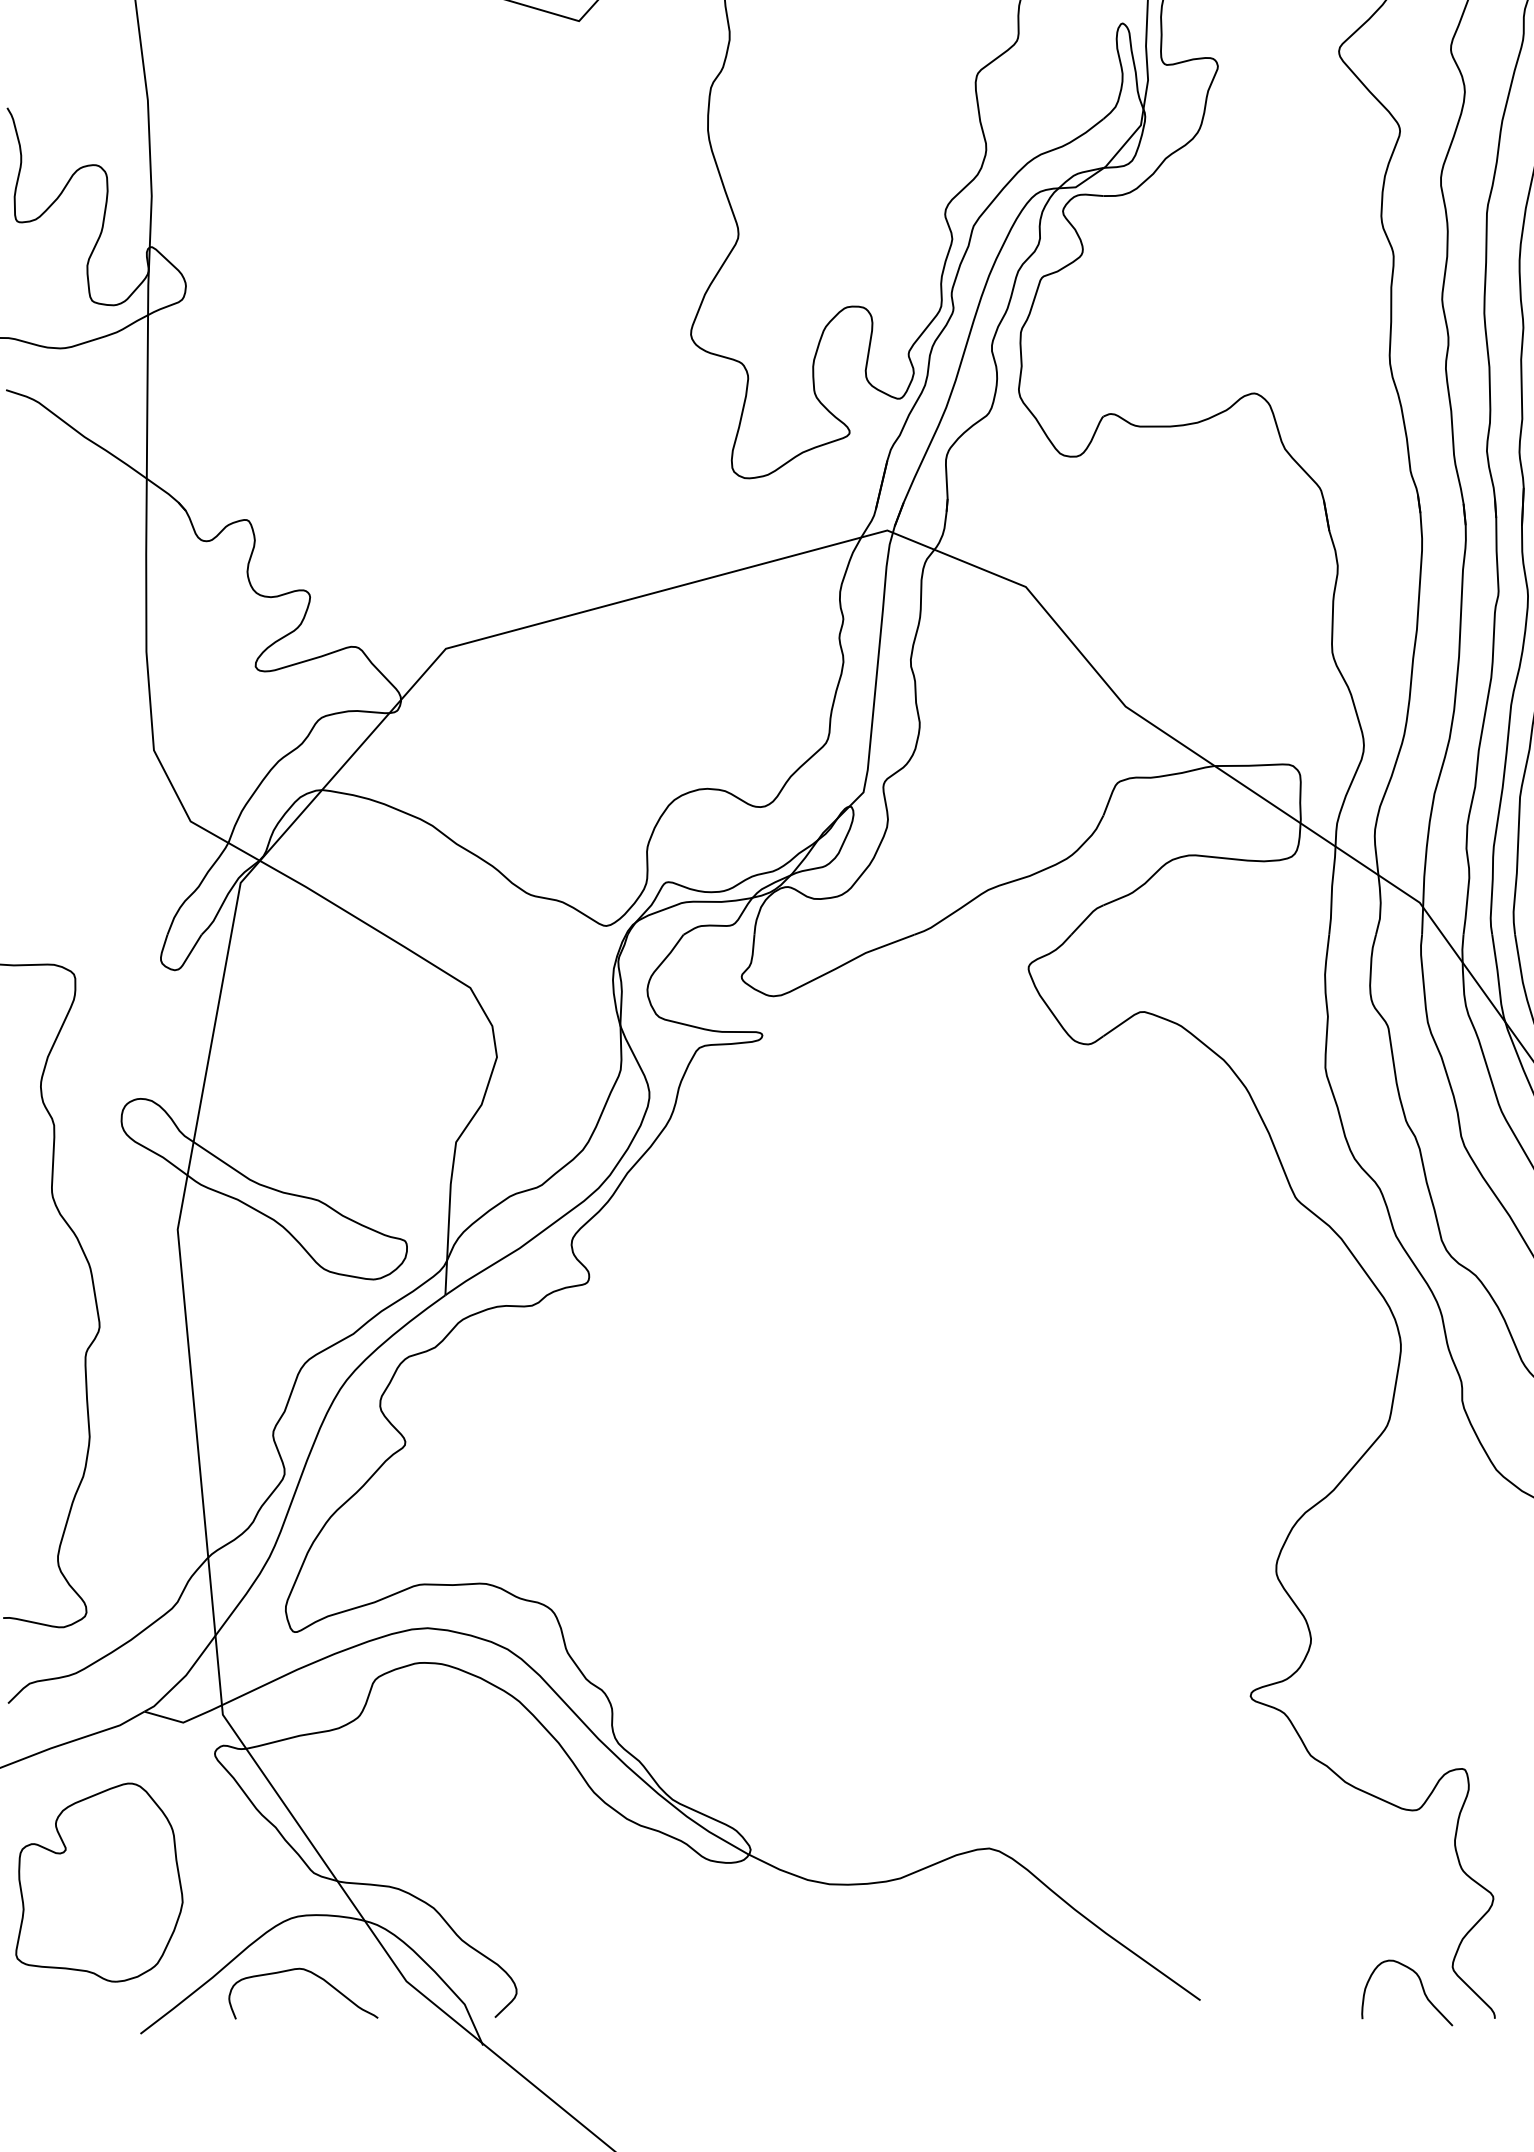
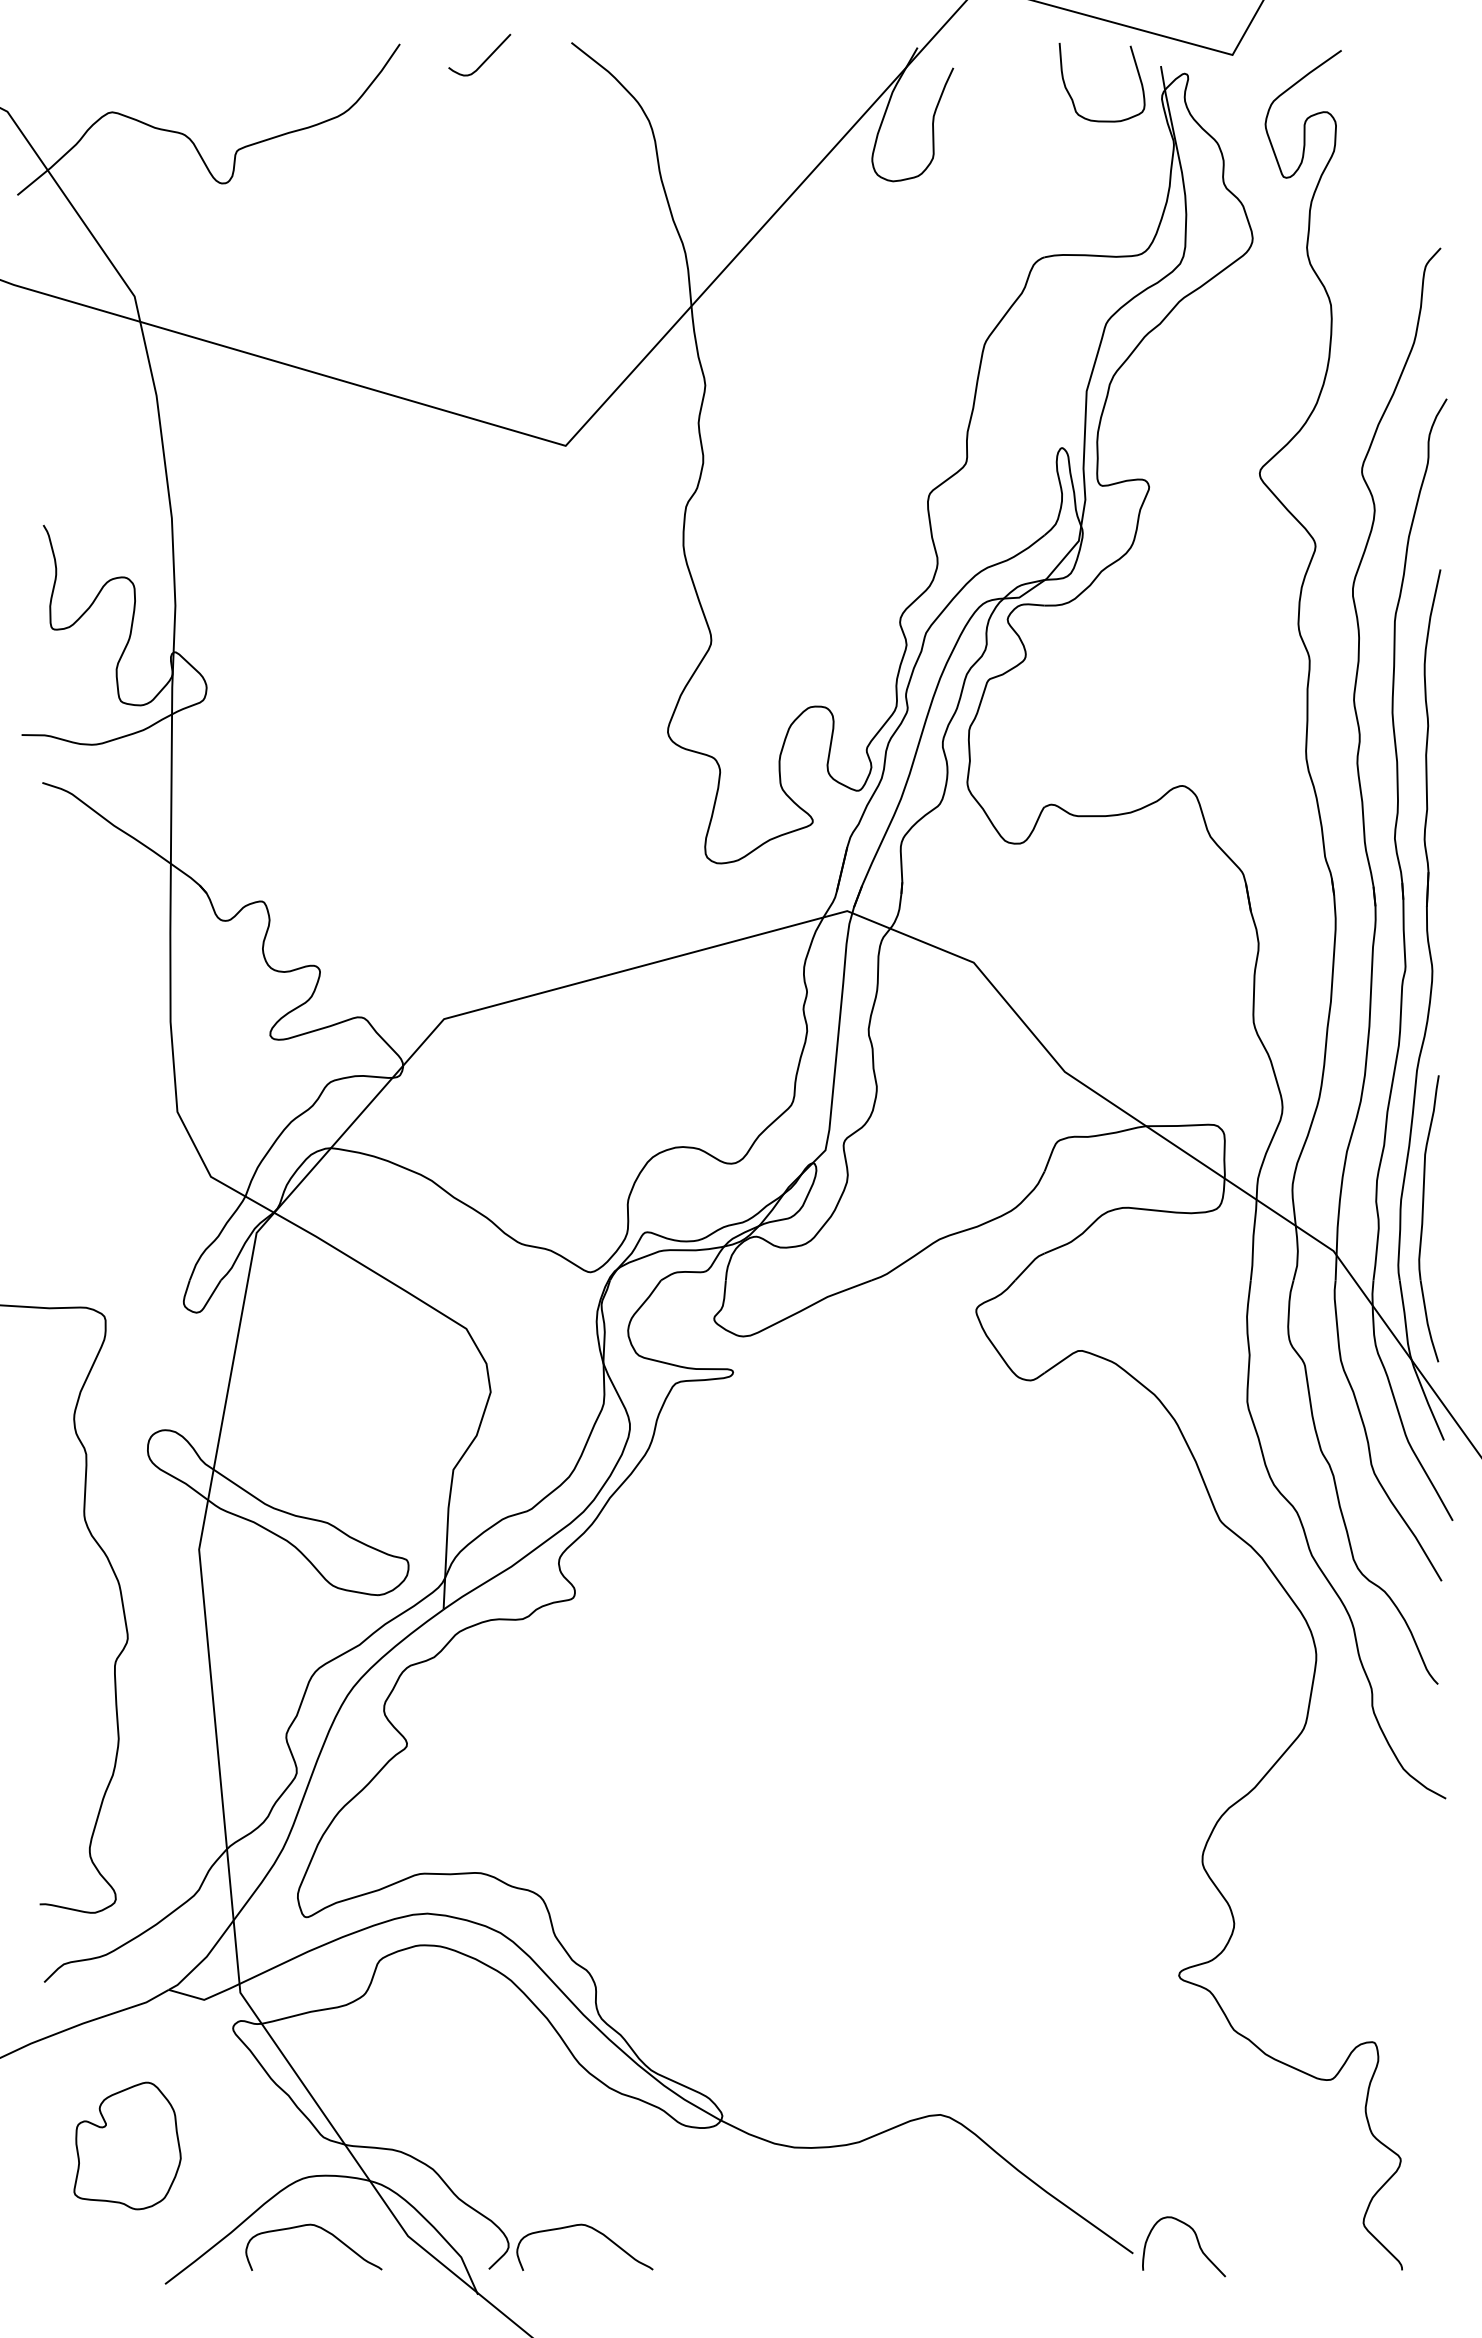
part: (99, 1882) -> (127, 2145), size x0.7
curve: (608, 1974) -> (592, 2229), added
curve: (1421, 1988) -> (1197, 2242), moved

